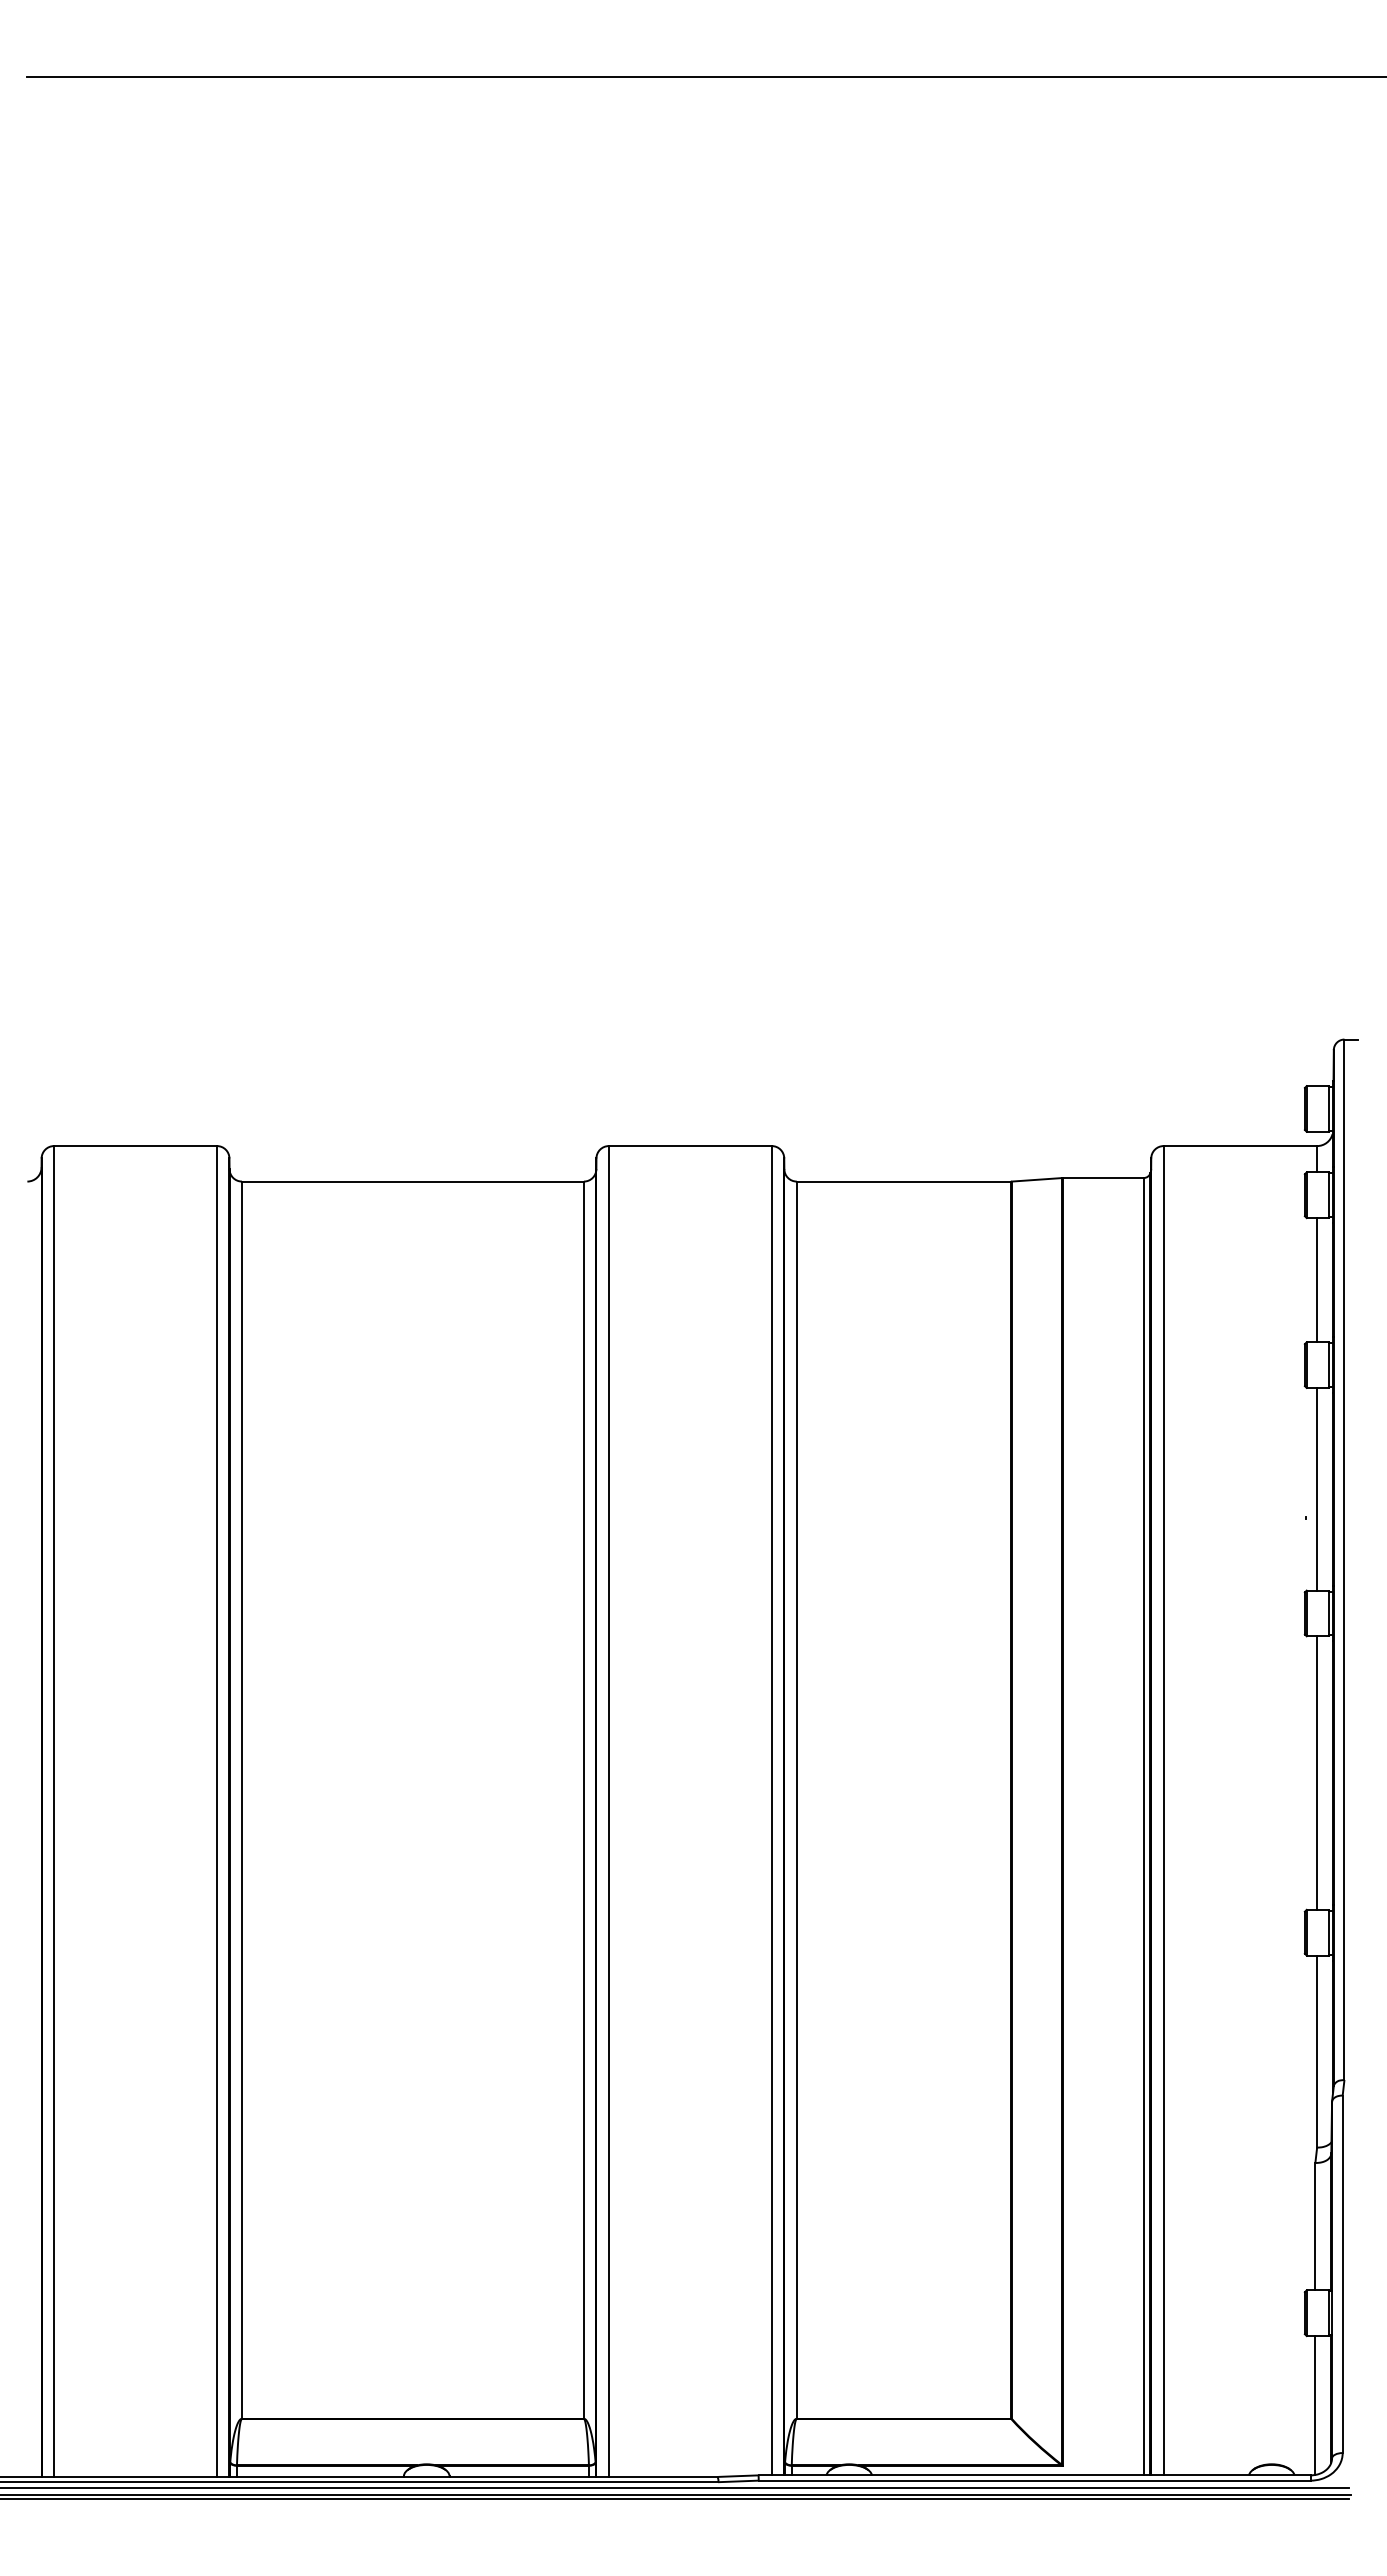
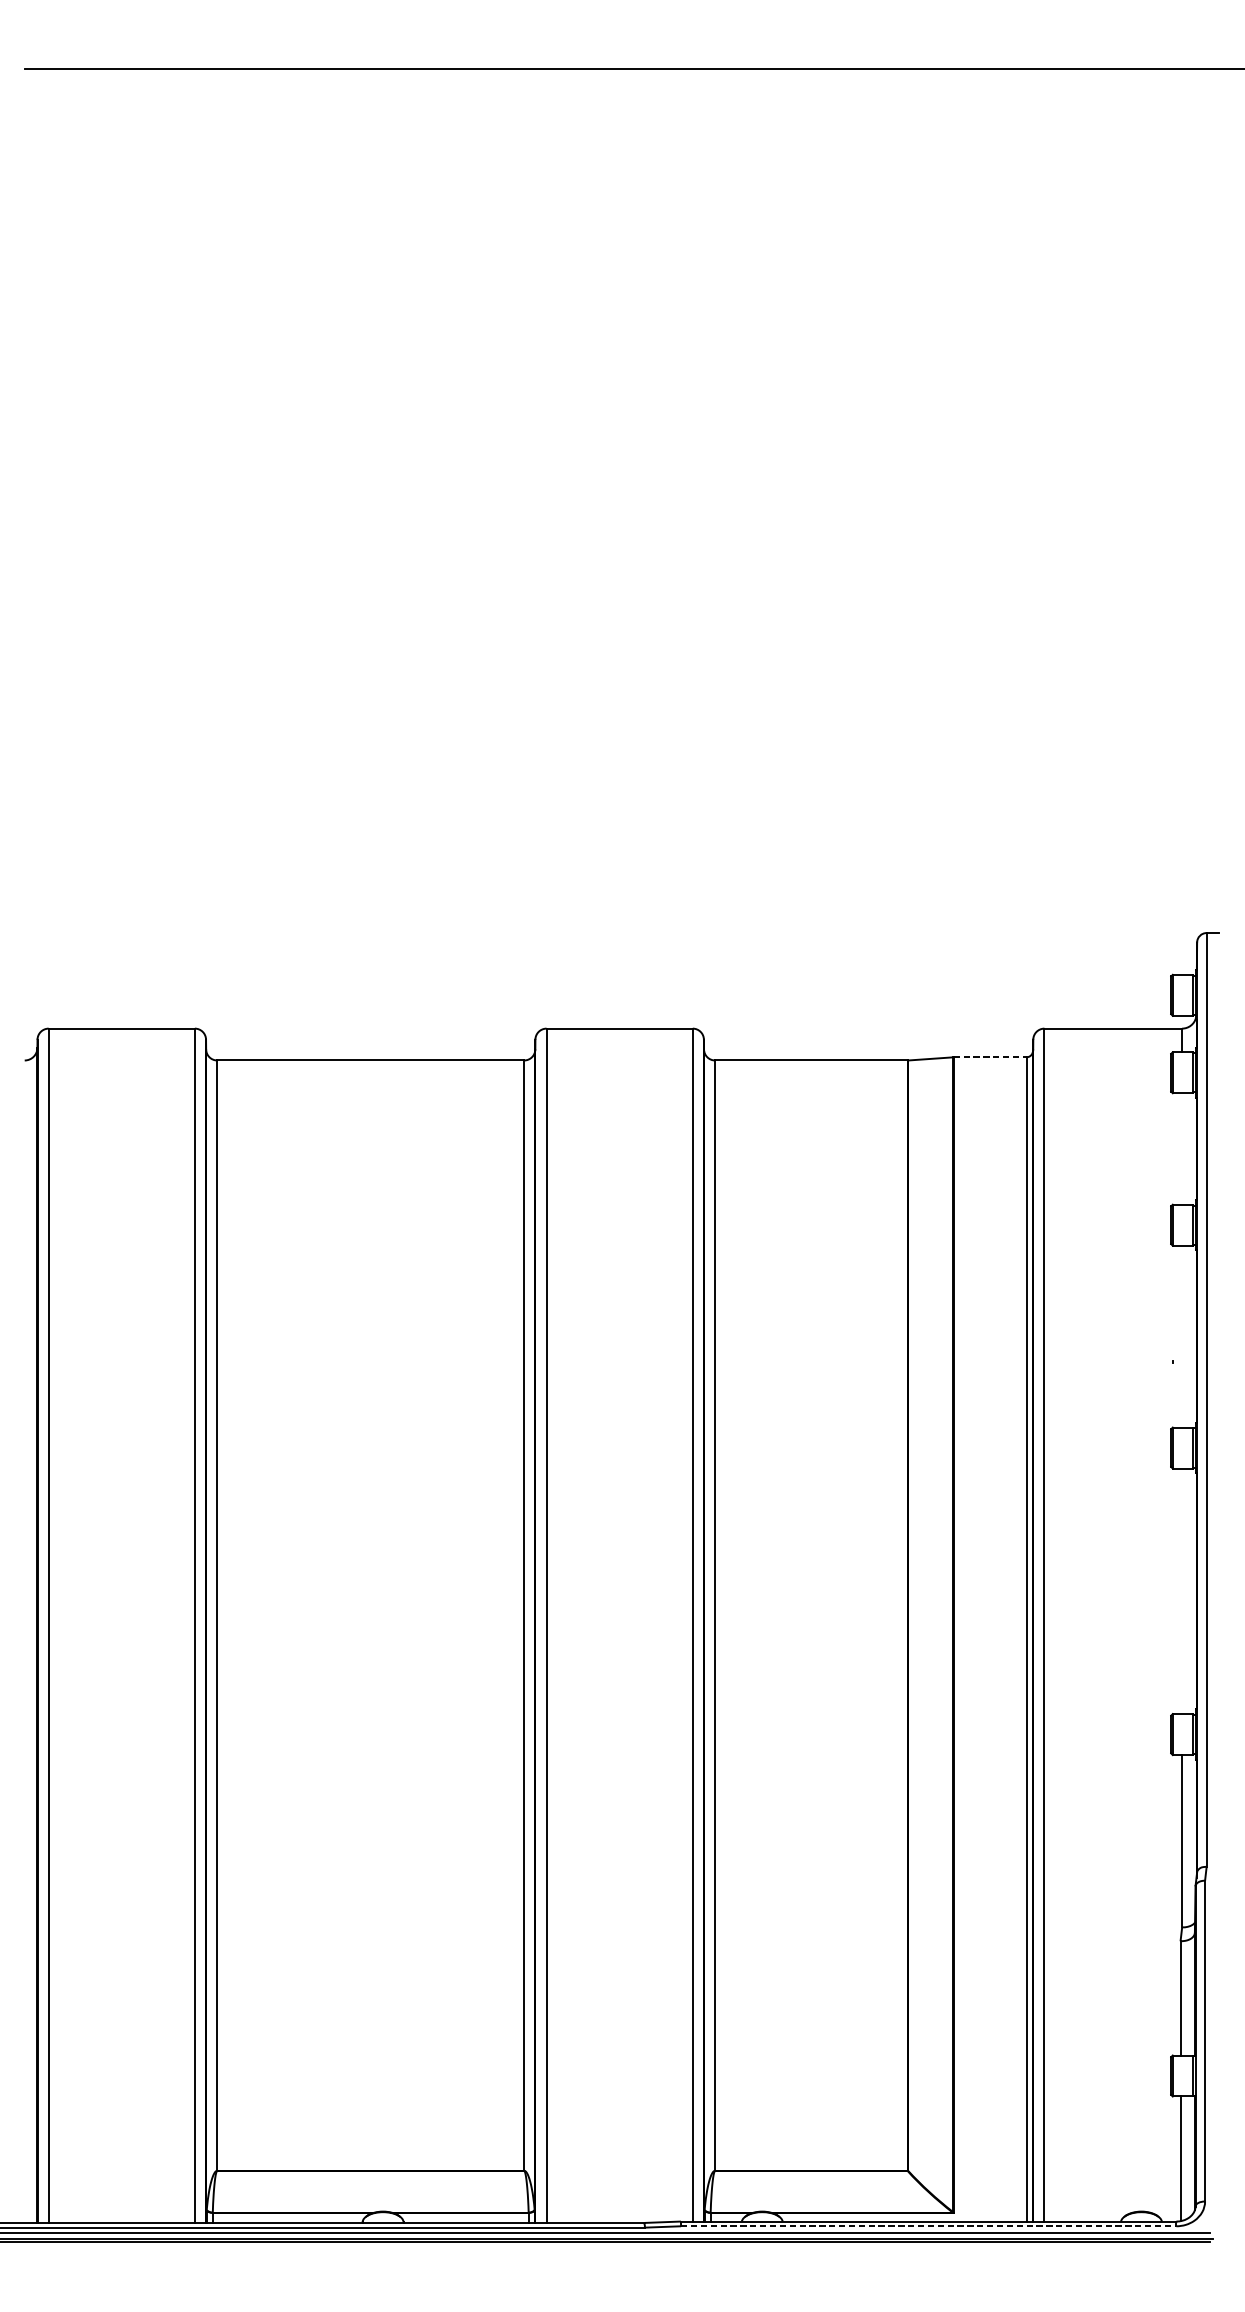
line: (1103, 1178) -> (990, 1057), solid -> dashed
line: (1317, 1280) -> (1182, 1149), removed
line: (1317, 1488) -> (1182, 1335), removed
line: (1317, 1772) -> (1182, 1590), removed
line: (1034, 2480) -> (928, 2226), solid -> dashed

